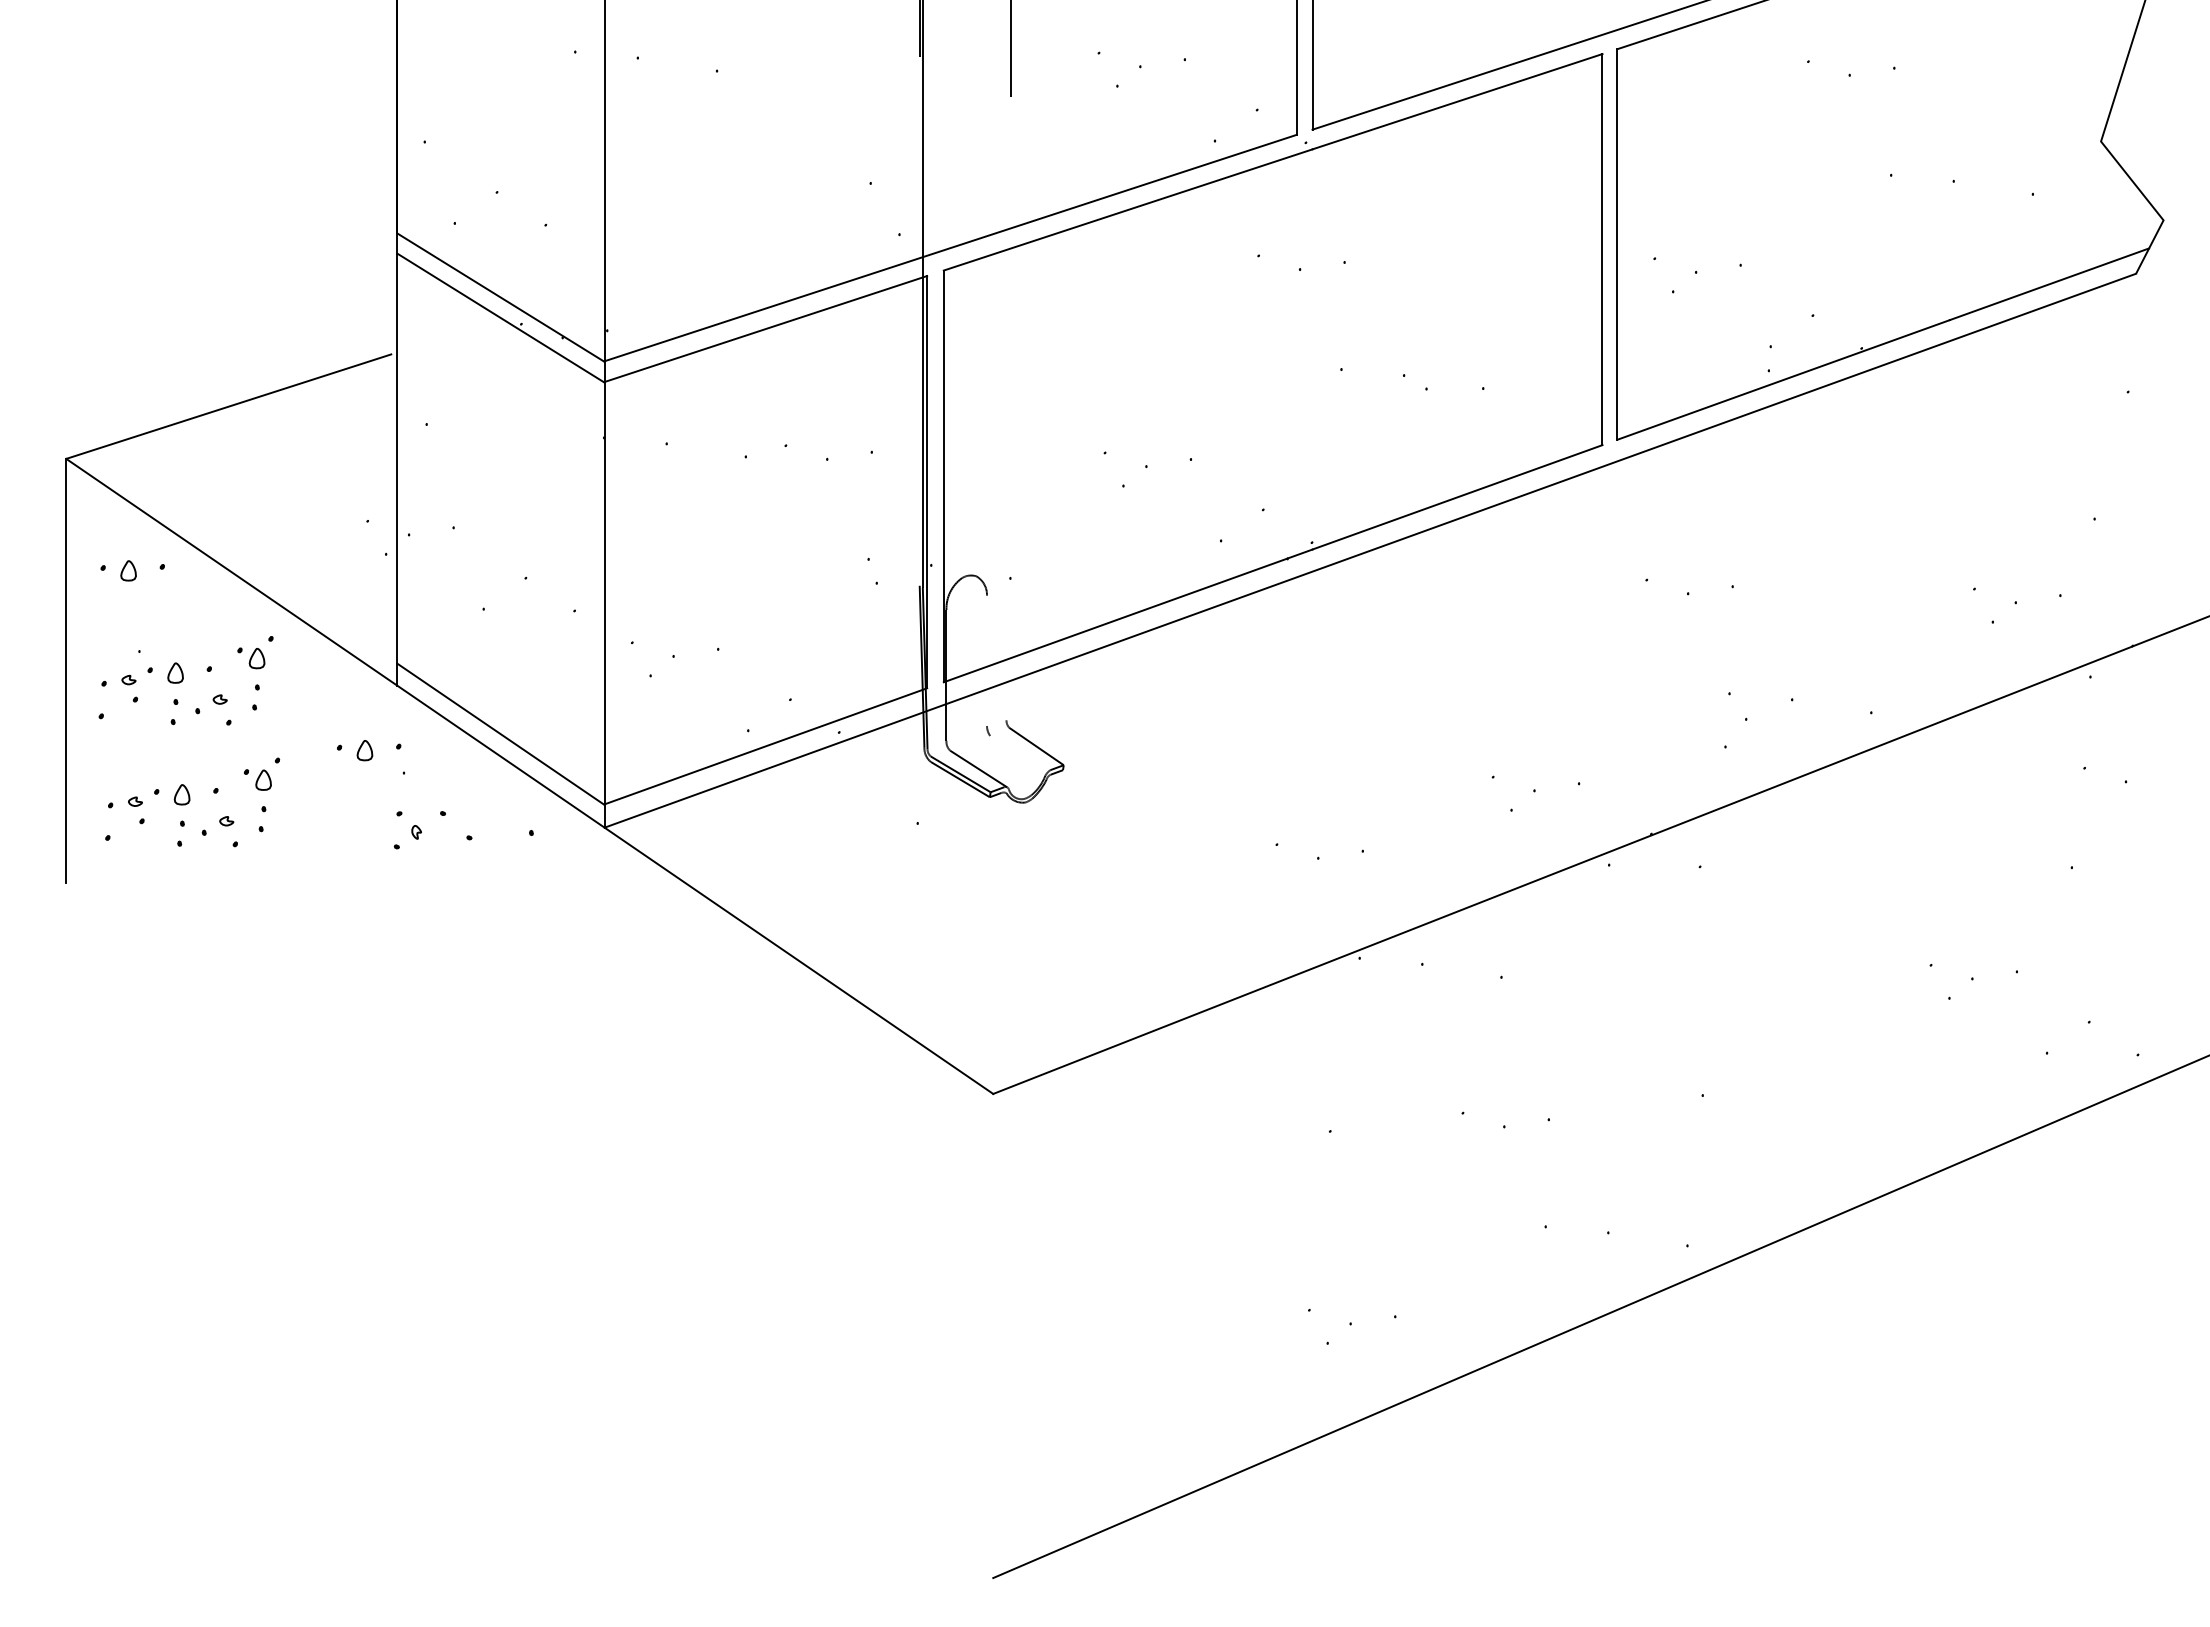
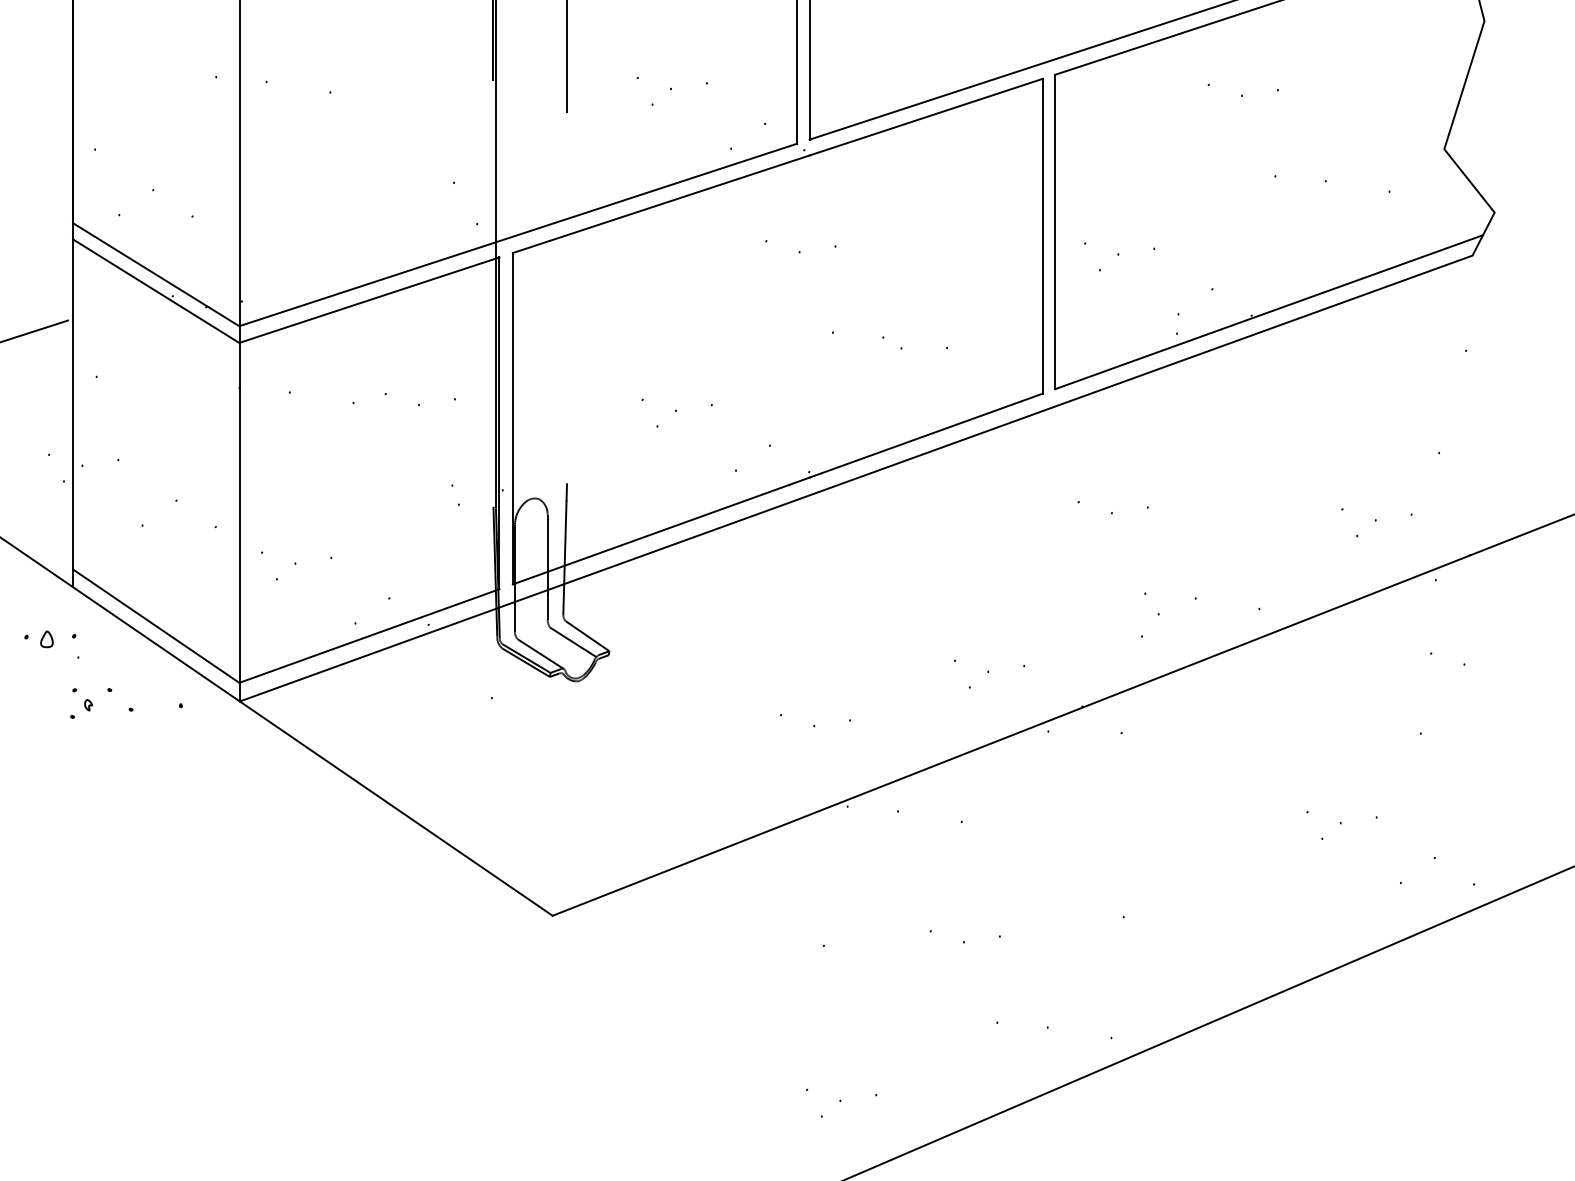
line: (1008, 638) -> (564, 549), added
line: (987, 660) -> (548, 566), added
line: (1018, 753) -> (572, 641), added

